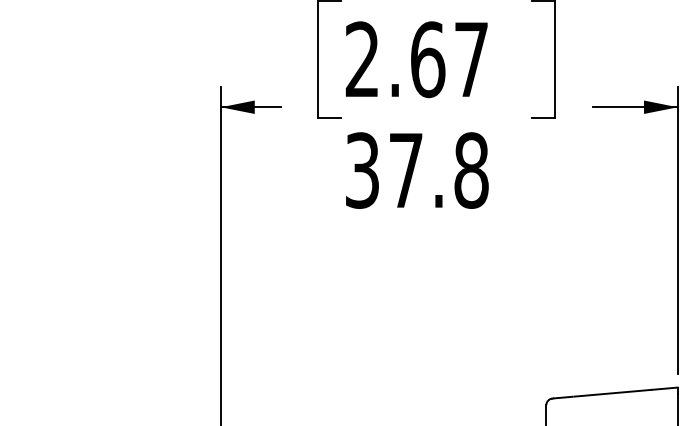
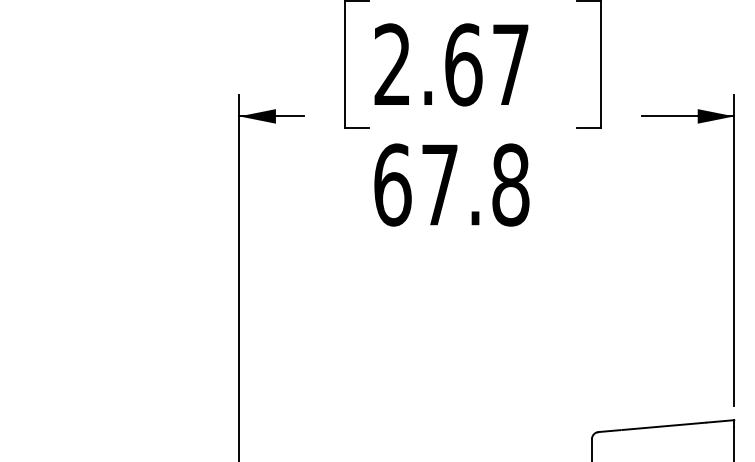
text: (362, 170) -> (392, 184), 37.8 -> 67.8

